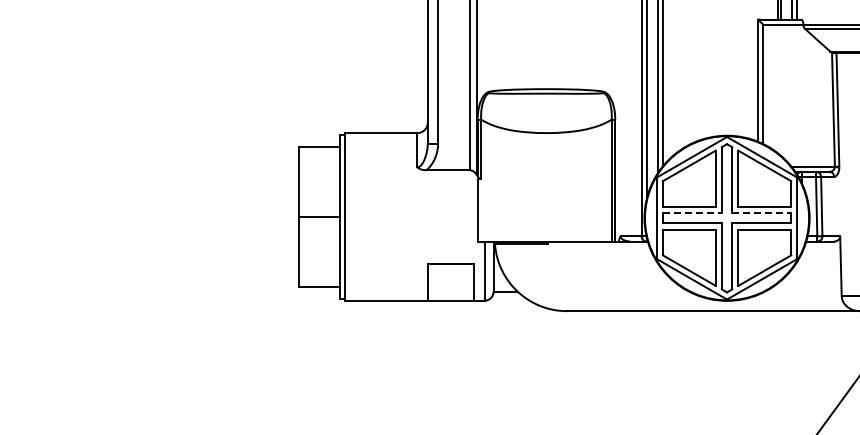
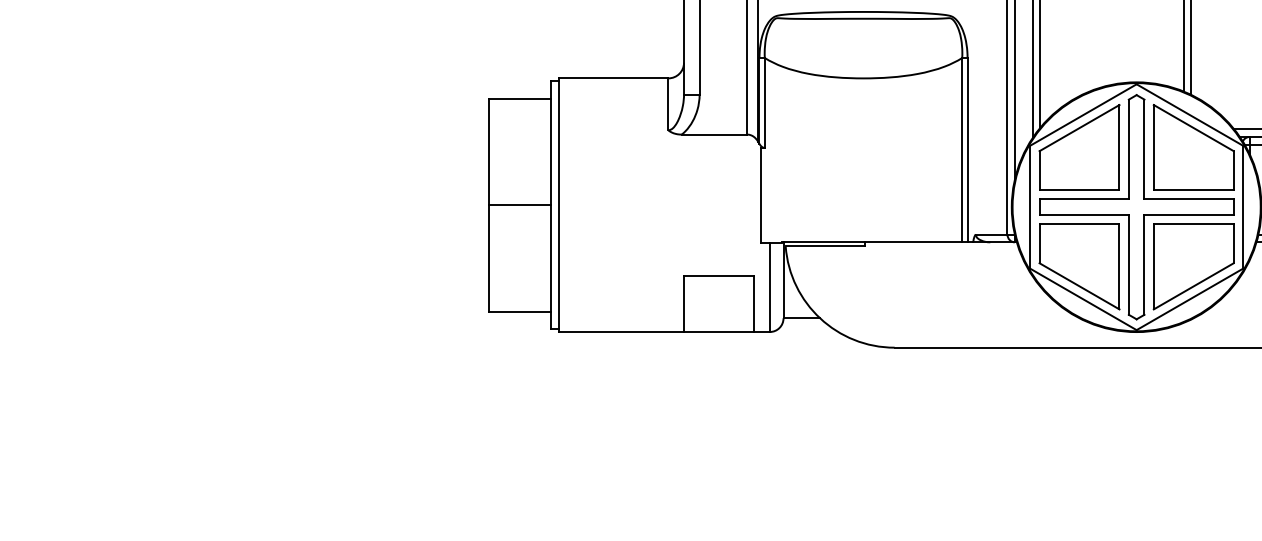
line: (692, 213) -> (1084, 199), dashed -> solid
line: (761, 213) -> (1188, 199), dashed -> solid

